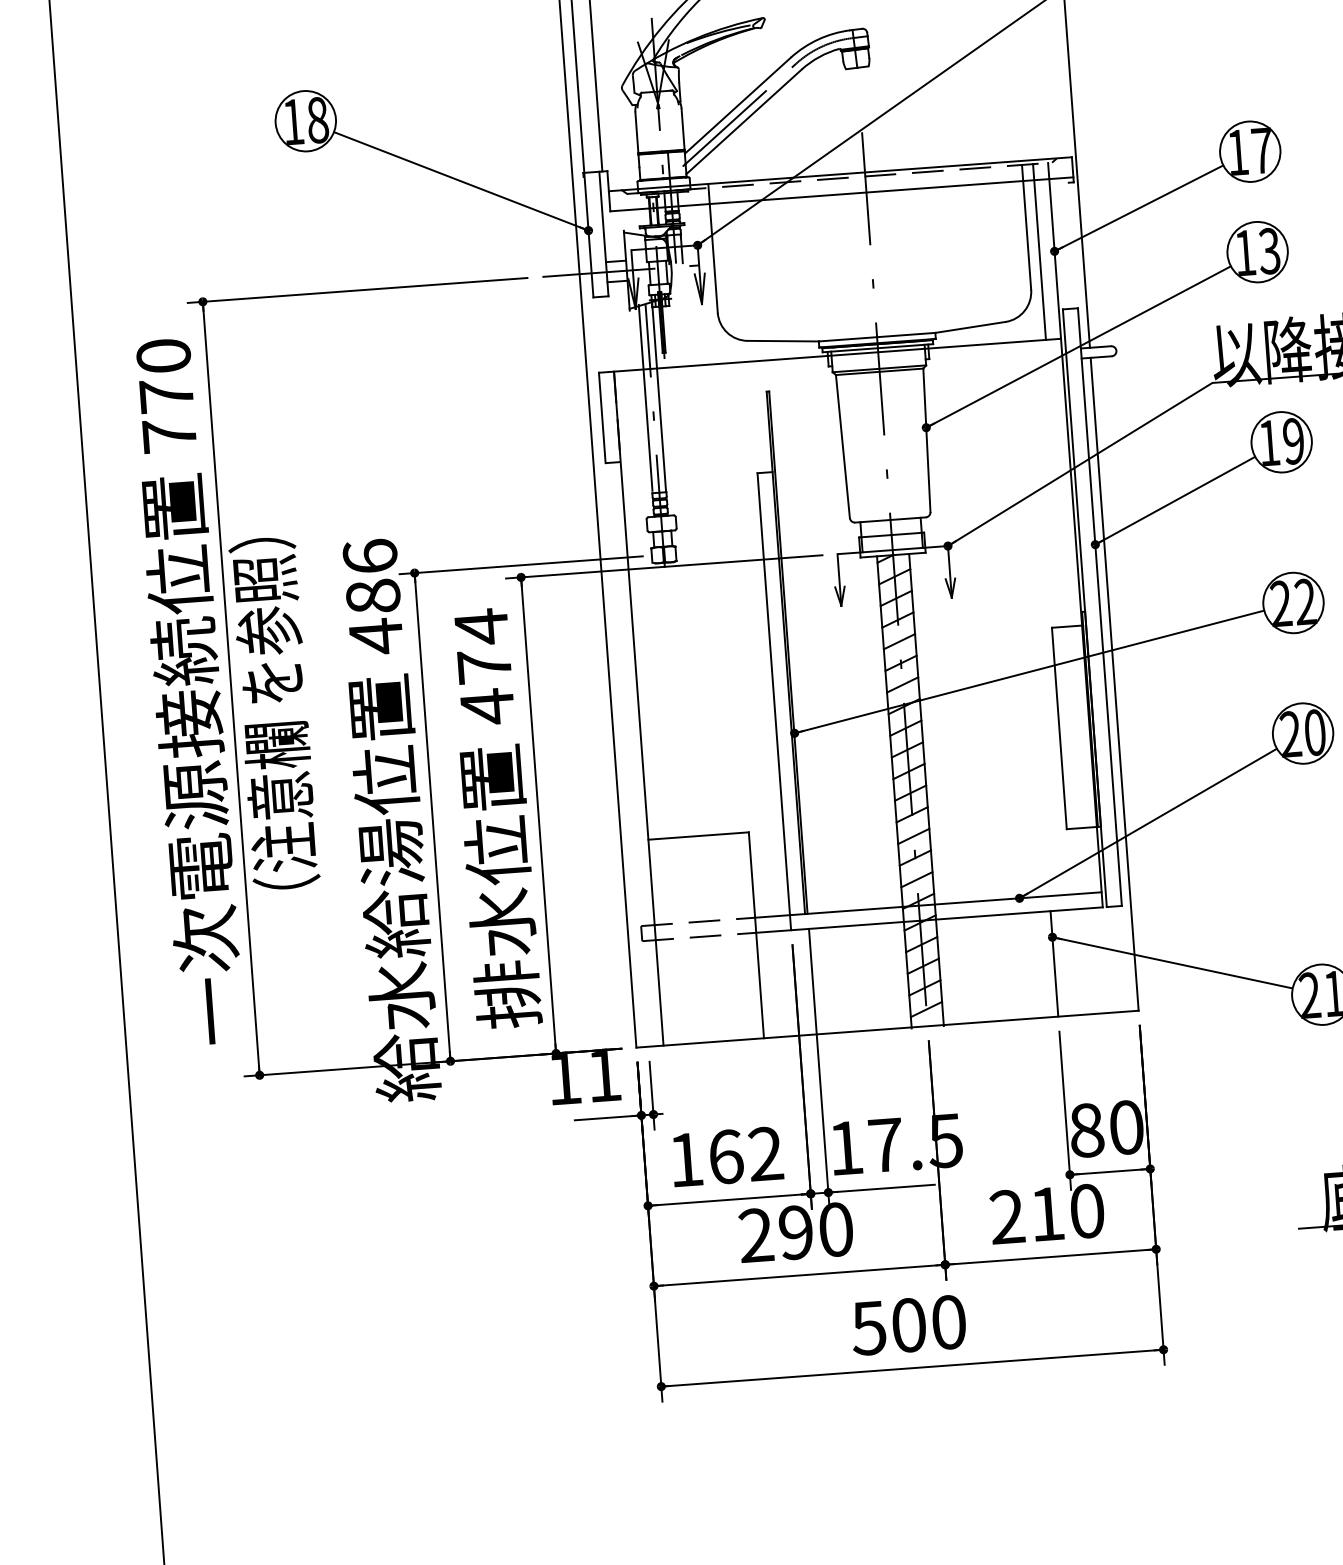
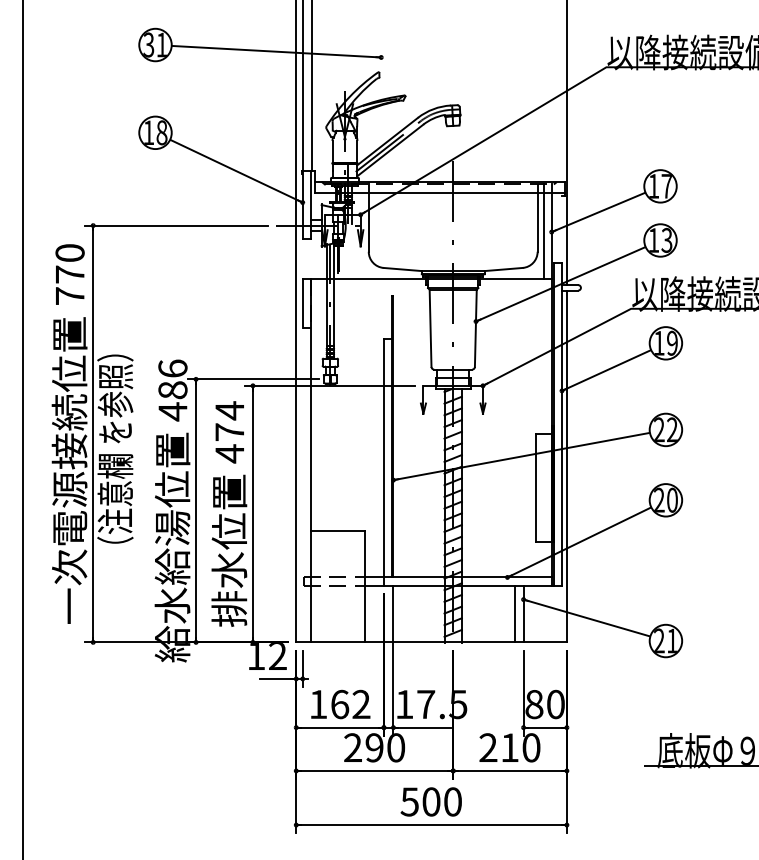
line: (1039, 964) -> (515, 613), added
text: (603, 1076) -> (277, 656), 11 -> 12

